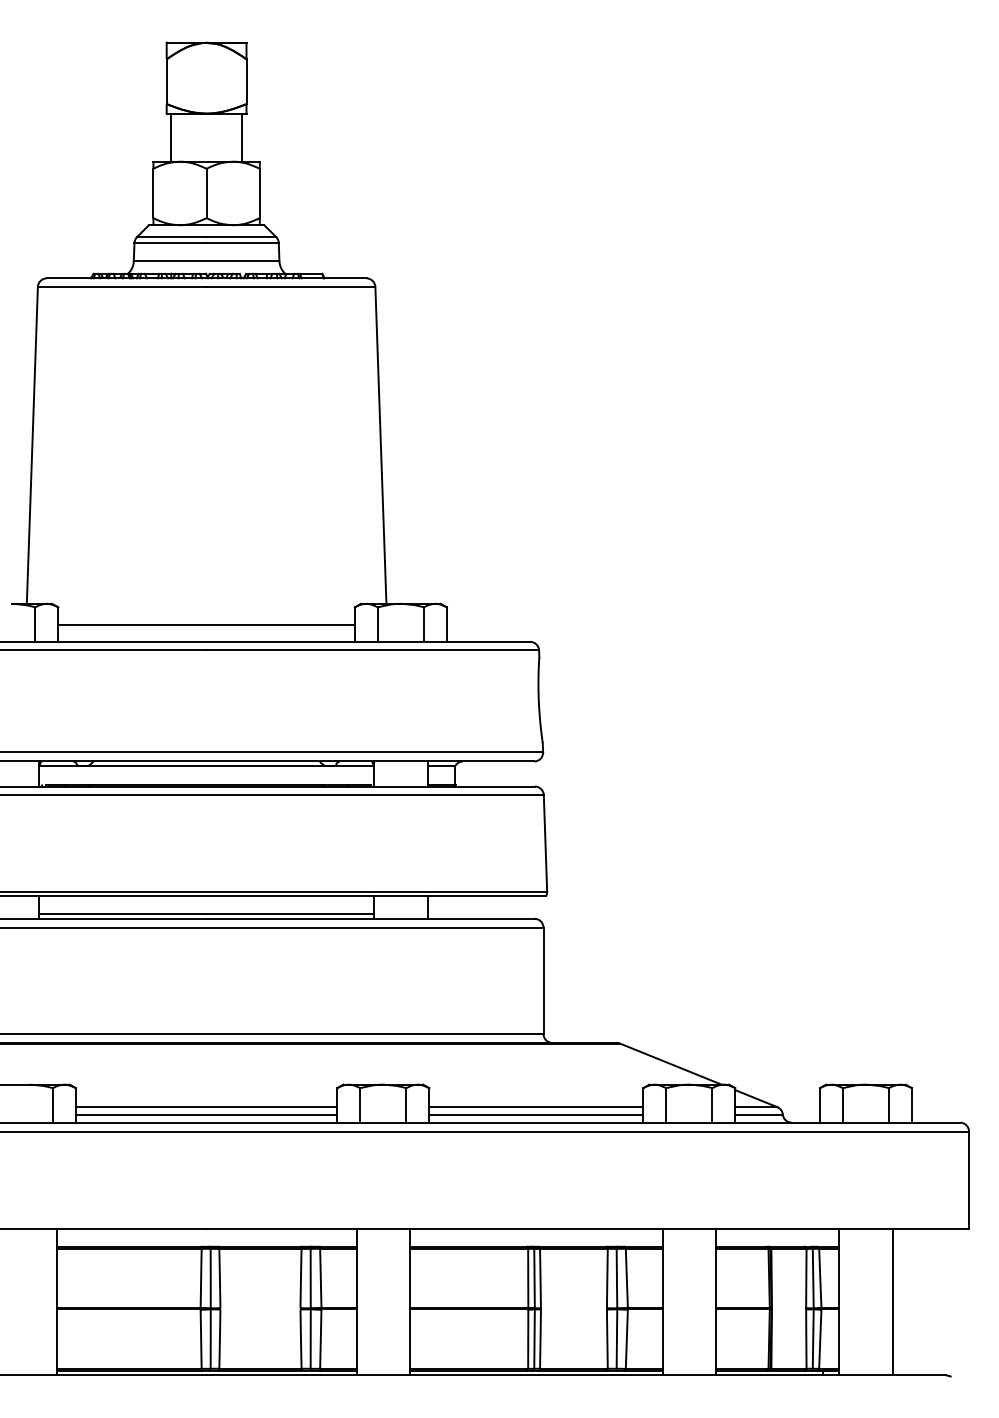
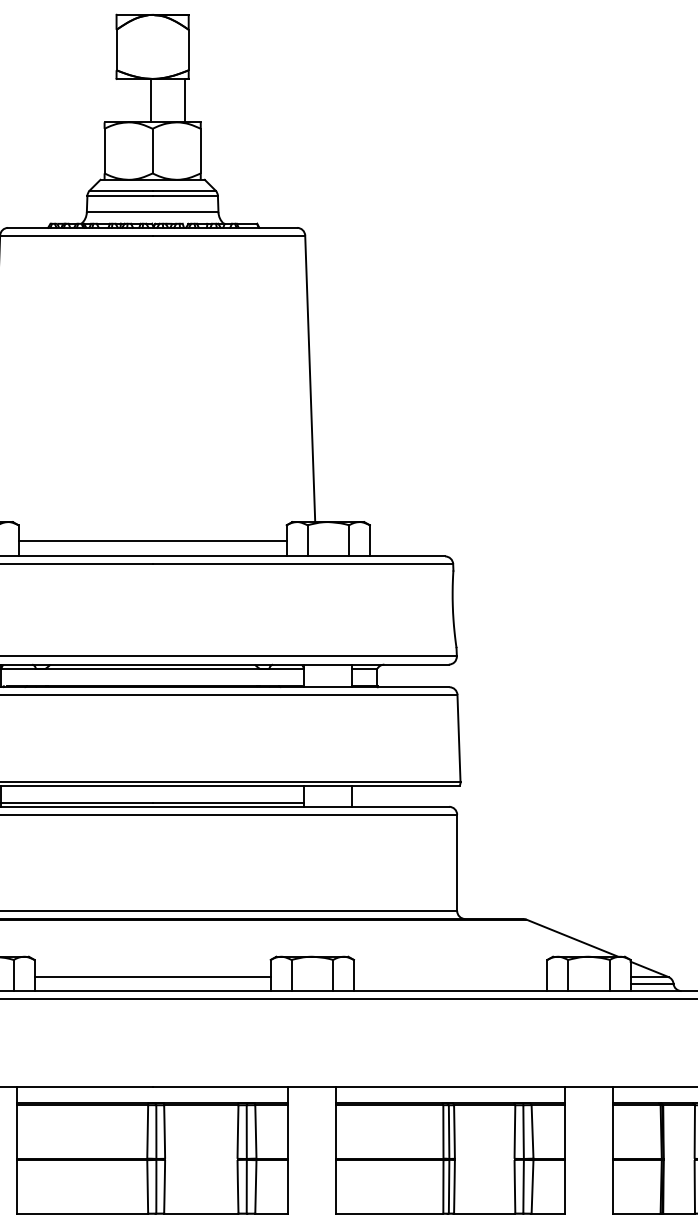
line: (171, 137) -> (151, 100), moved
line: (536, 1107) -> (450, 977), removed
line: (206, 1114) -> (152, 983), removed
line: (536, 1114) -> (450, 983), removed

